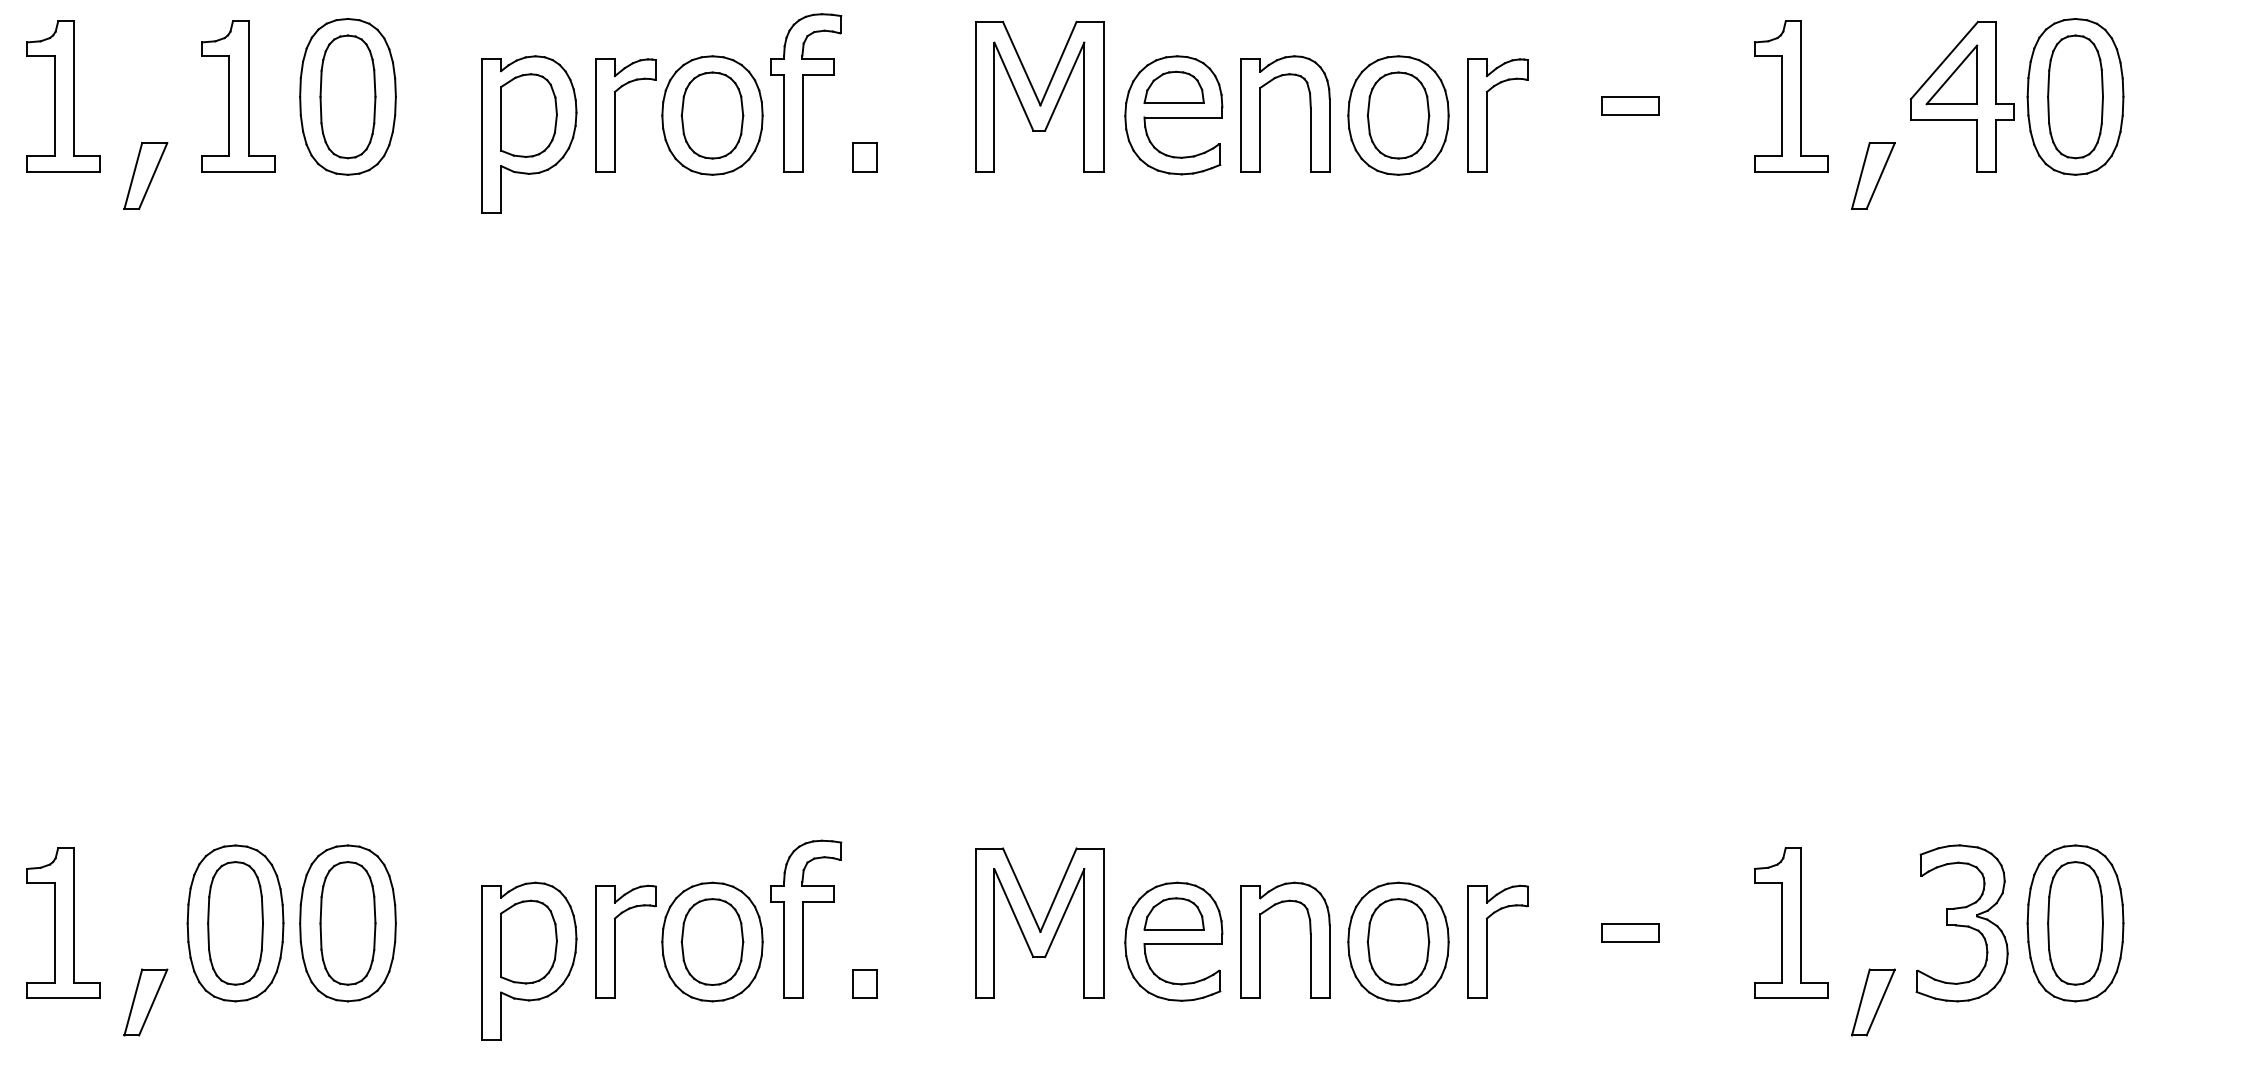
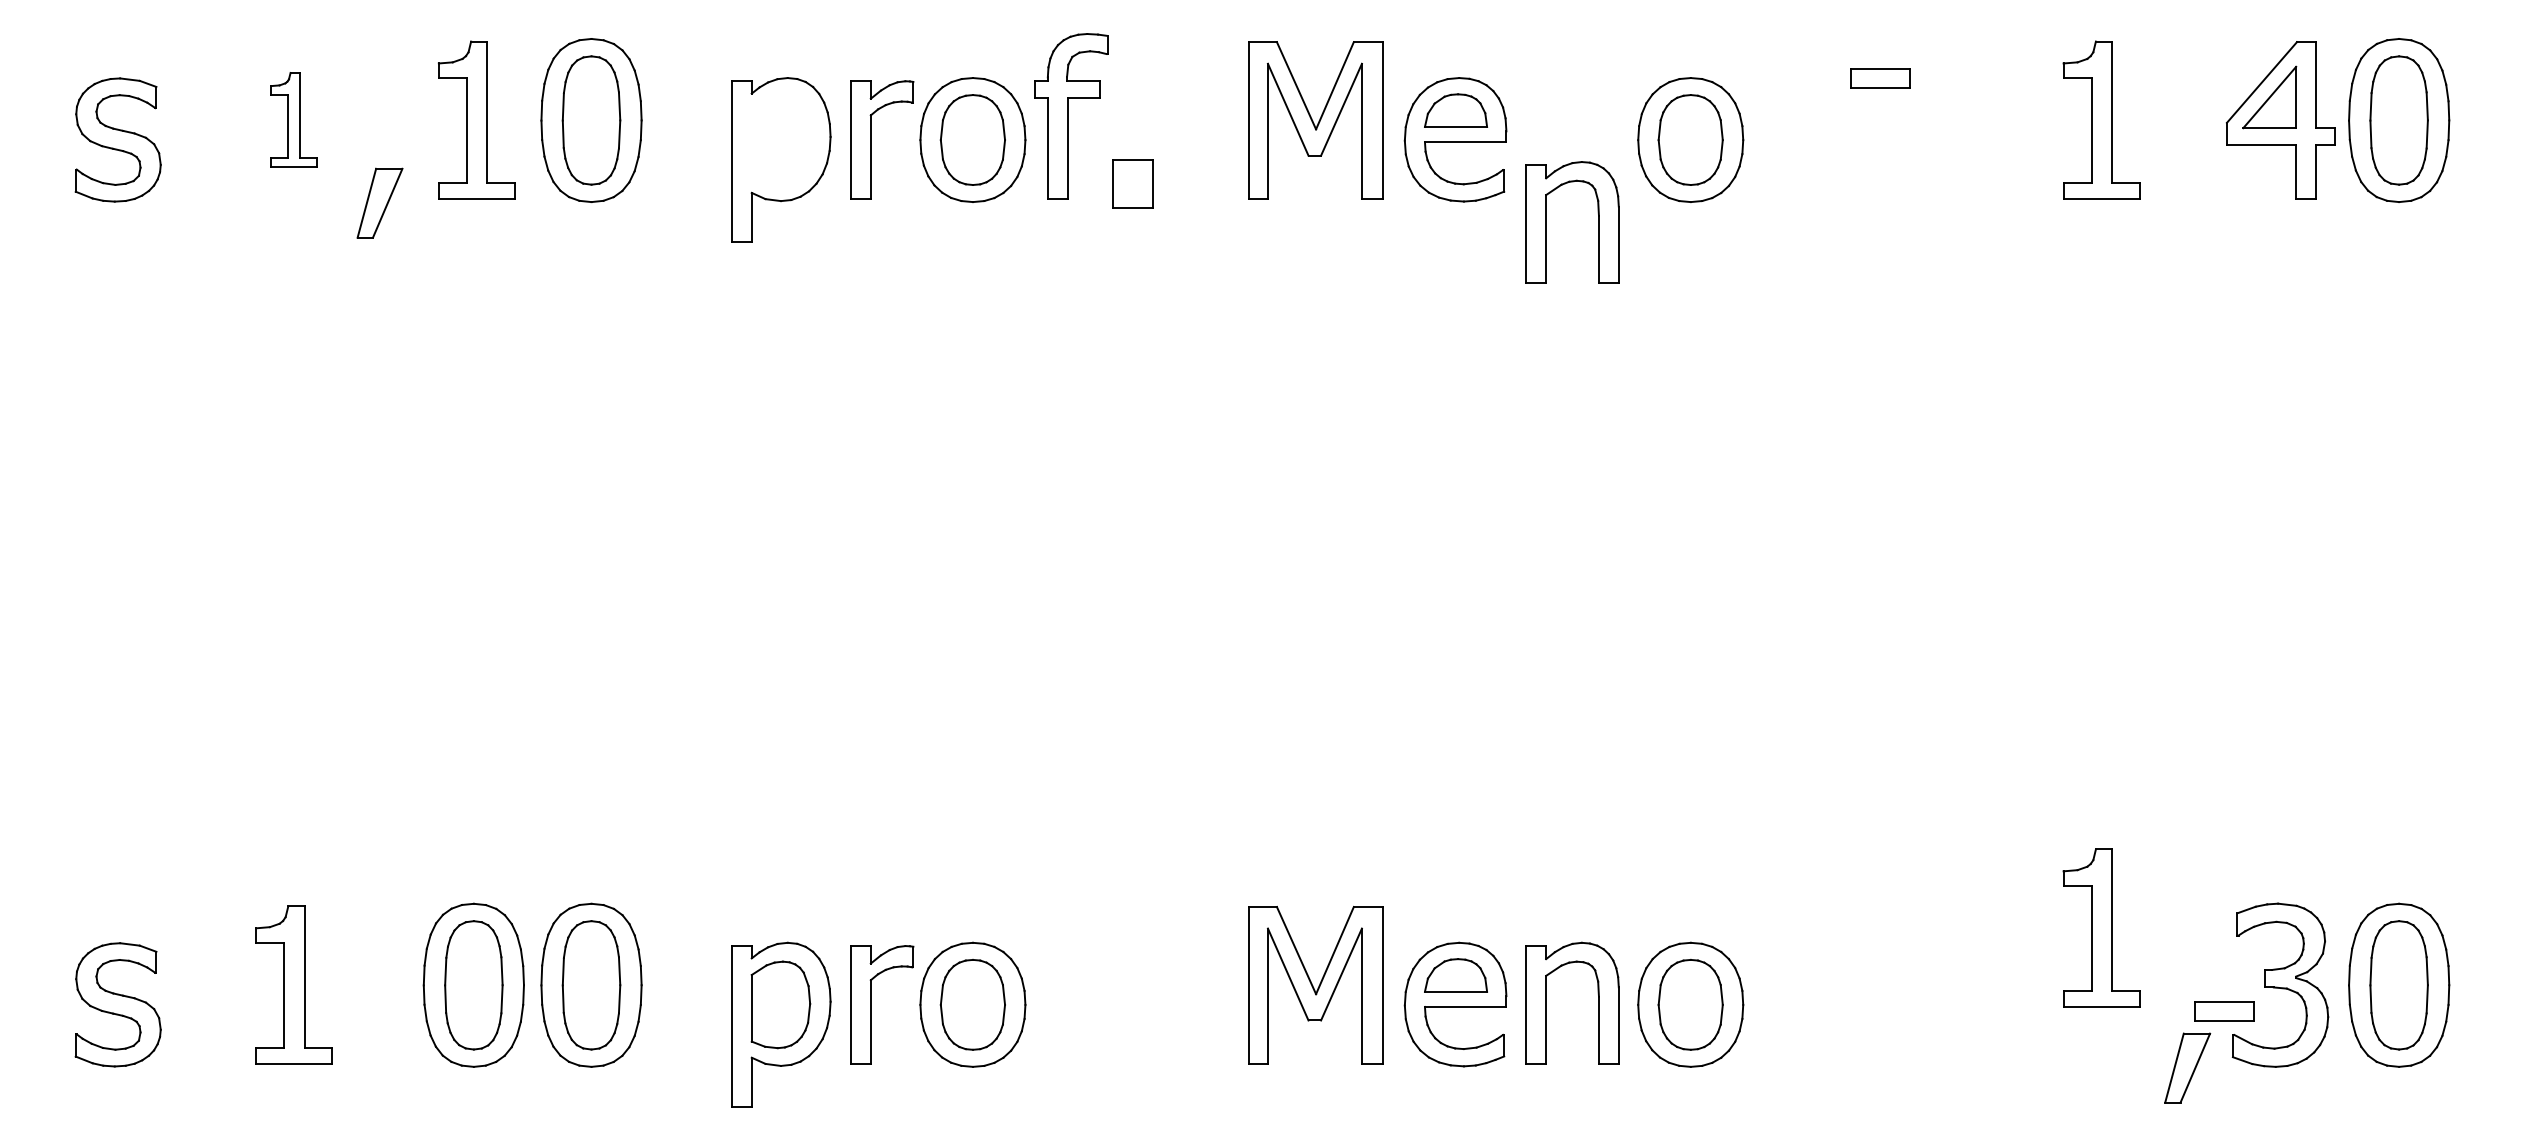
part: (63, 95) -> (293, 119), size x0.6
part: (1630, 106) -> (1880, 78), moved
part: (1260, 114) -> (1546, 222), moved
part: (528, 115) -> (780, 139), removed
part: (1487, 115) -> (1783, 139), removed
part: (865, 157) -> (1132, 183), size x1.6
part: (1873, 175) -> (2187, 202), removed
part: (806, 918) -> (1071, 980), removed
part: (1791, 922) -> (2101, 927), moved
part: (1630, 933) -> (2224, 1011), moved
part: (1487, 941) -> (1783, 1004), removed
part: (865, 983) -> (1132, 1048), removed
part: (145, 1001) -> (379, 1067), removed

